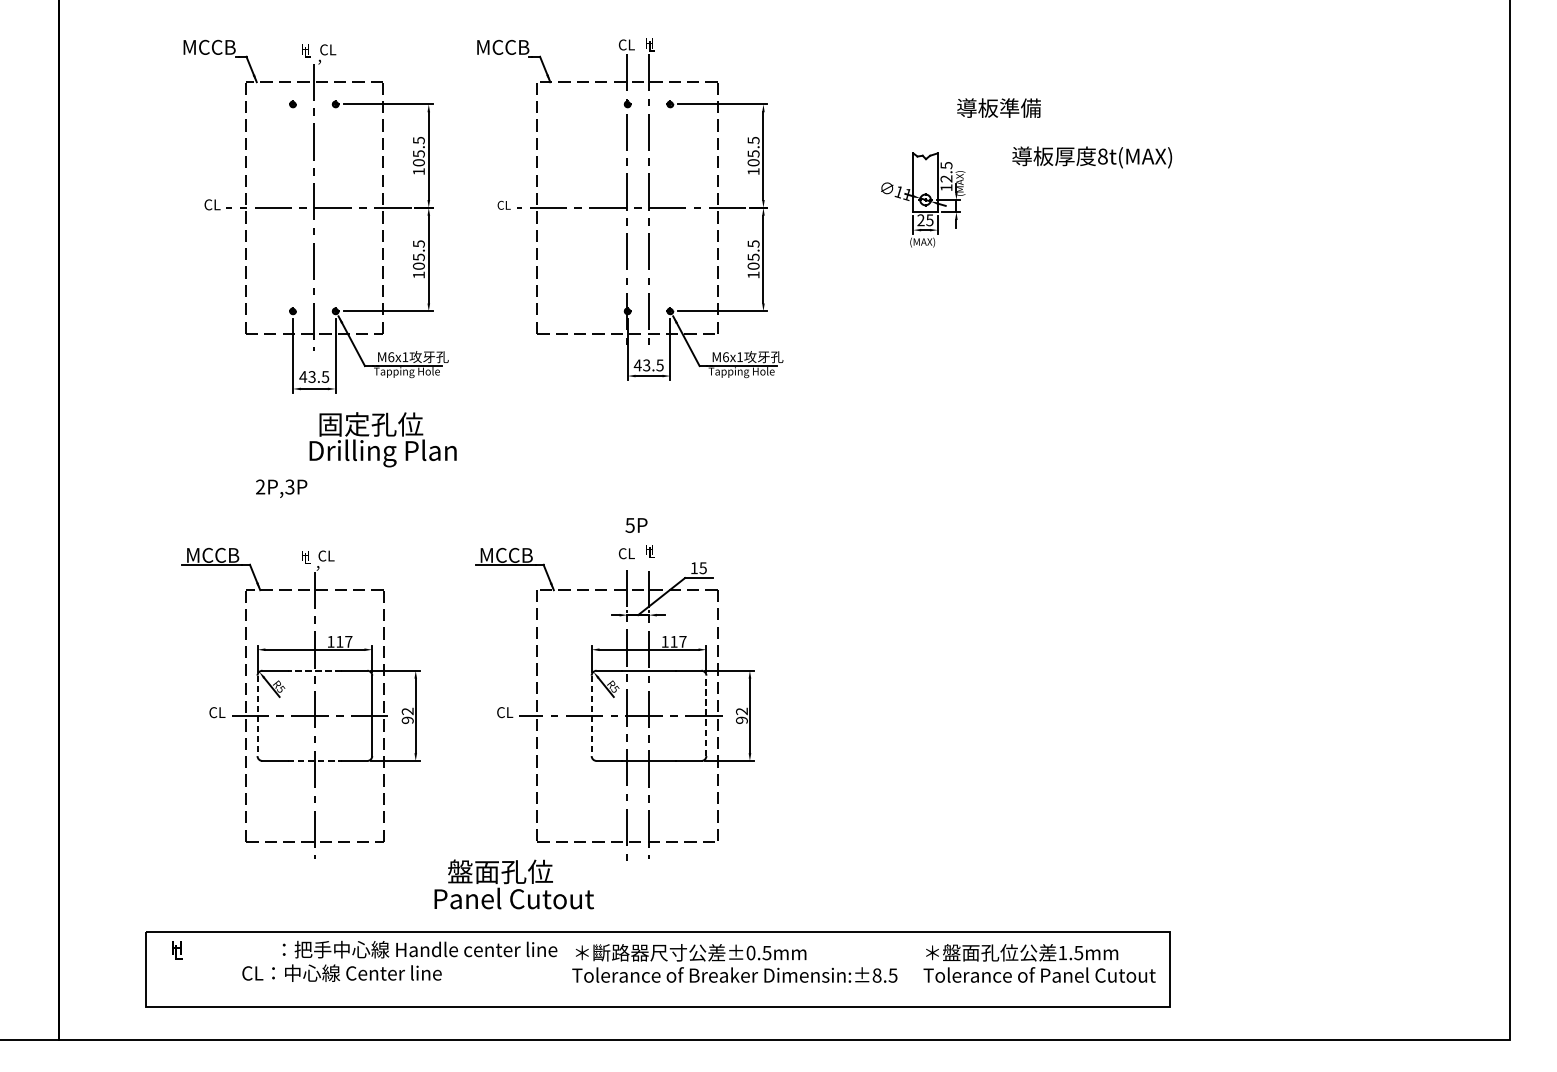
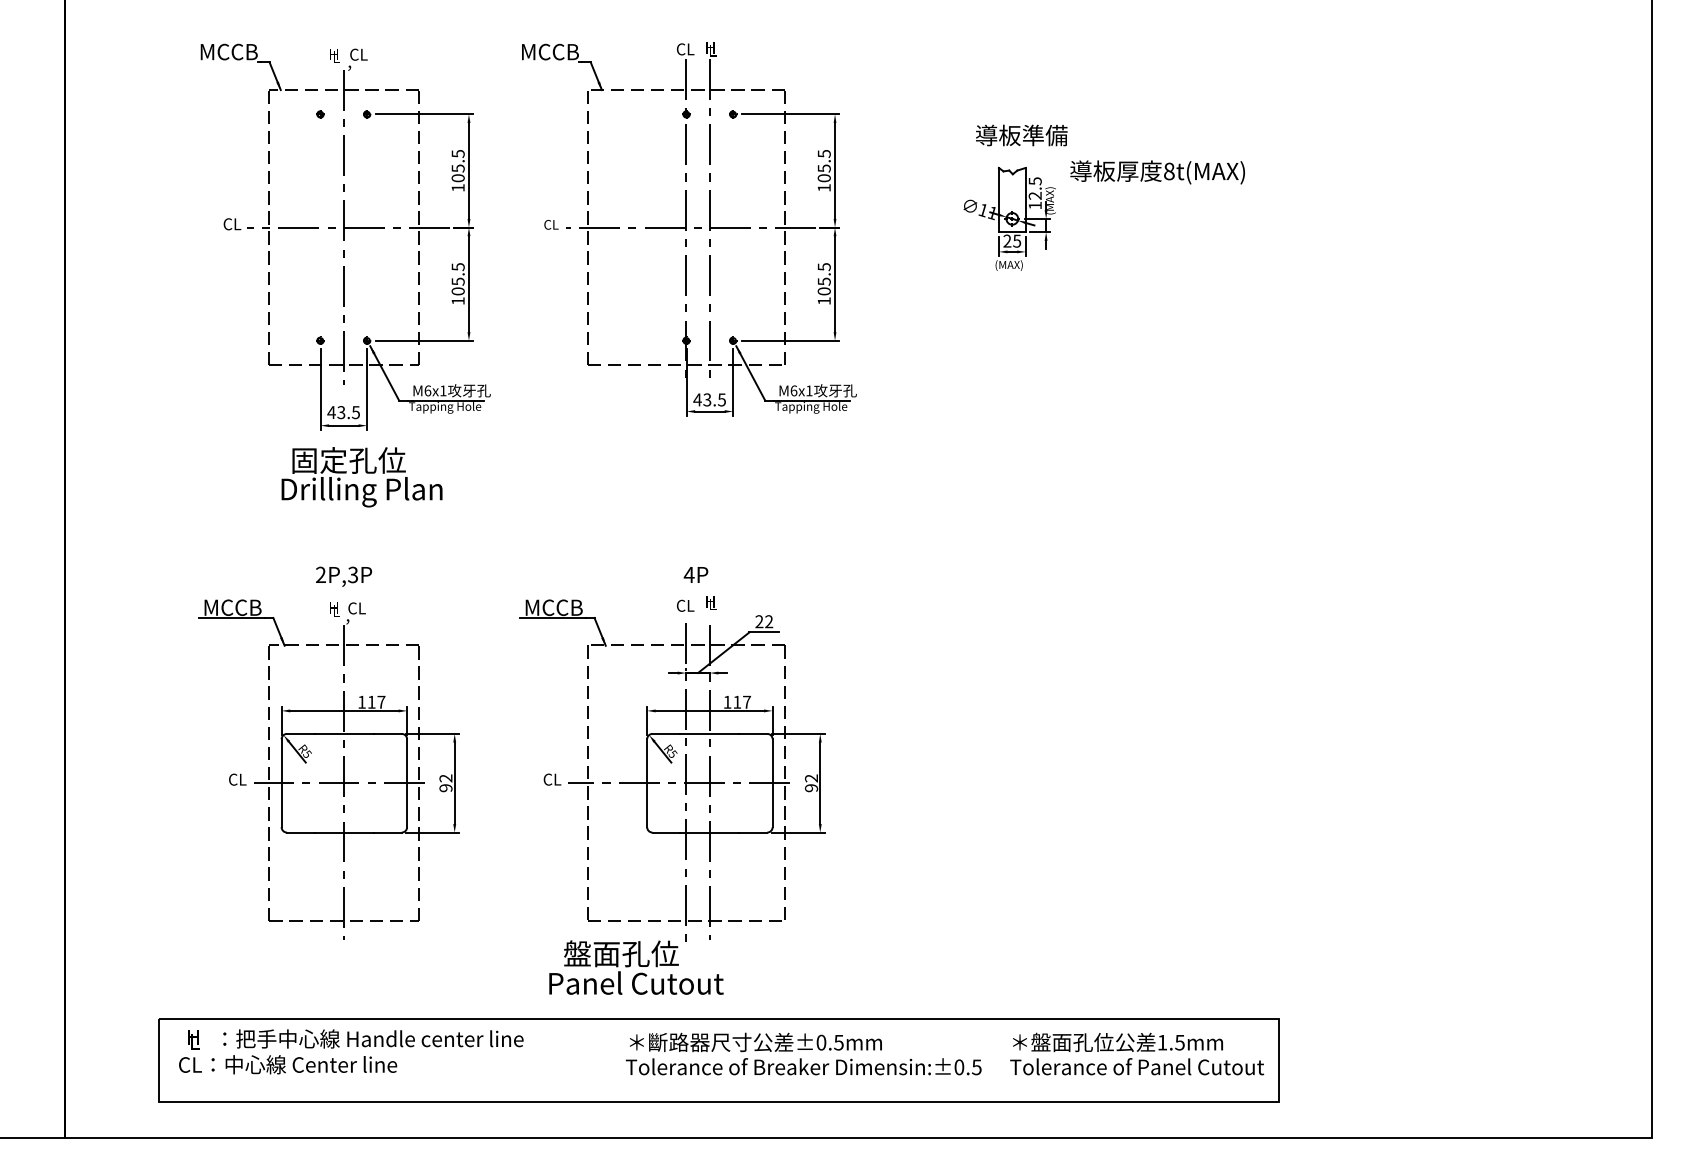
text: (998, 108) -> (1021, 135), moved
text: (1092, 157) -> (1157, 172), moved
text: (382, 440) -> (361, 477), moved
text: (282, 488) -> (344, 576), moved
text: (629, 525) -> (688, 575), 5P -> 4P
text: (698, 567) -> (764, 621), 15 -> 22
line: (314, 670) -> (343, 733), dashed -> solid
line: (257, 716) -> (281, 783), dashed -> solid
line: (592, 716) -> (647, 783), dashed -> solid
line: (706, 716) -> (772, 783), dashed -> solid
line: (315, 760) -> (344, 832), dashed -> solid
text: (514, 884) -> (636, 967), moved
text: (400, 961) -> (351, 1051), moved
text: (877, 975) -> (959, 1067), Dimensin:±8.5 -> Dimensin:±0.5

